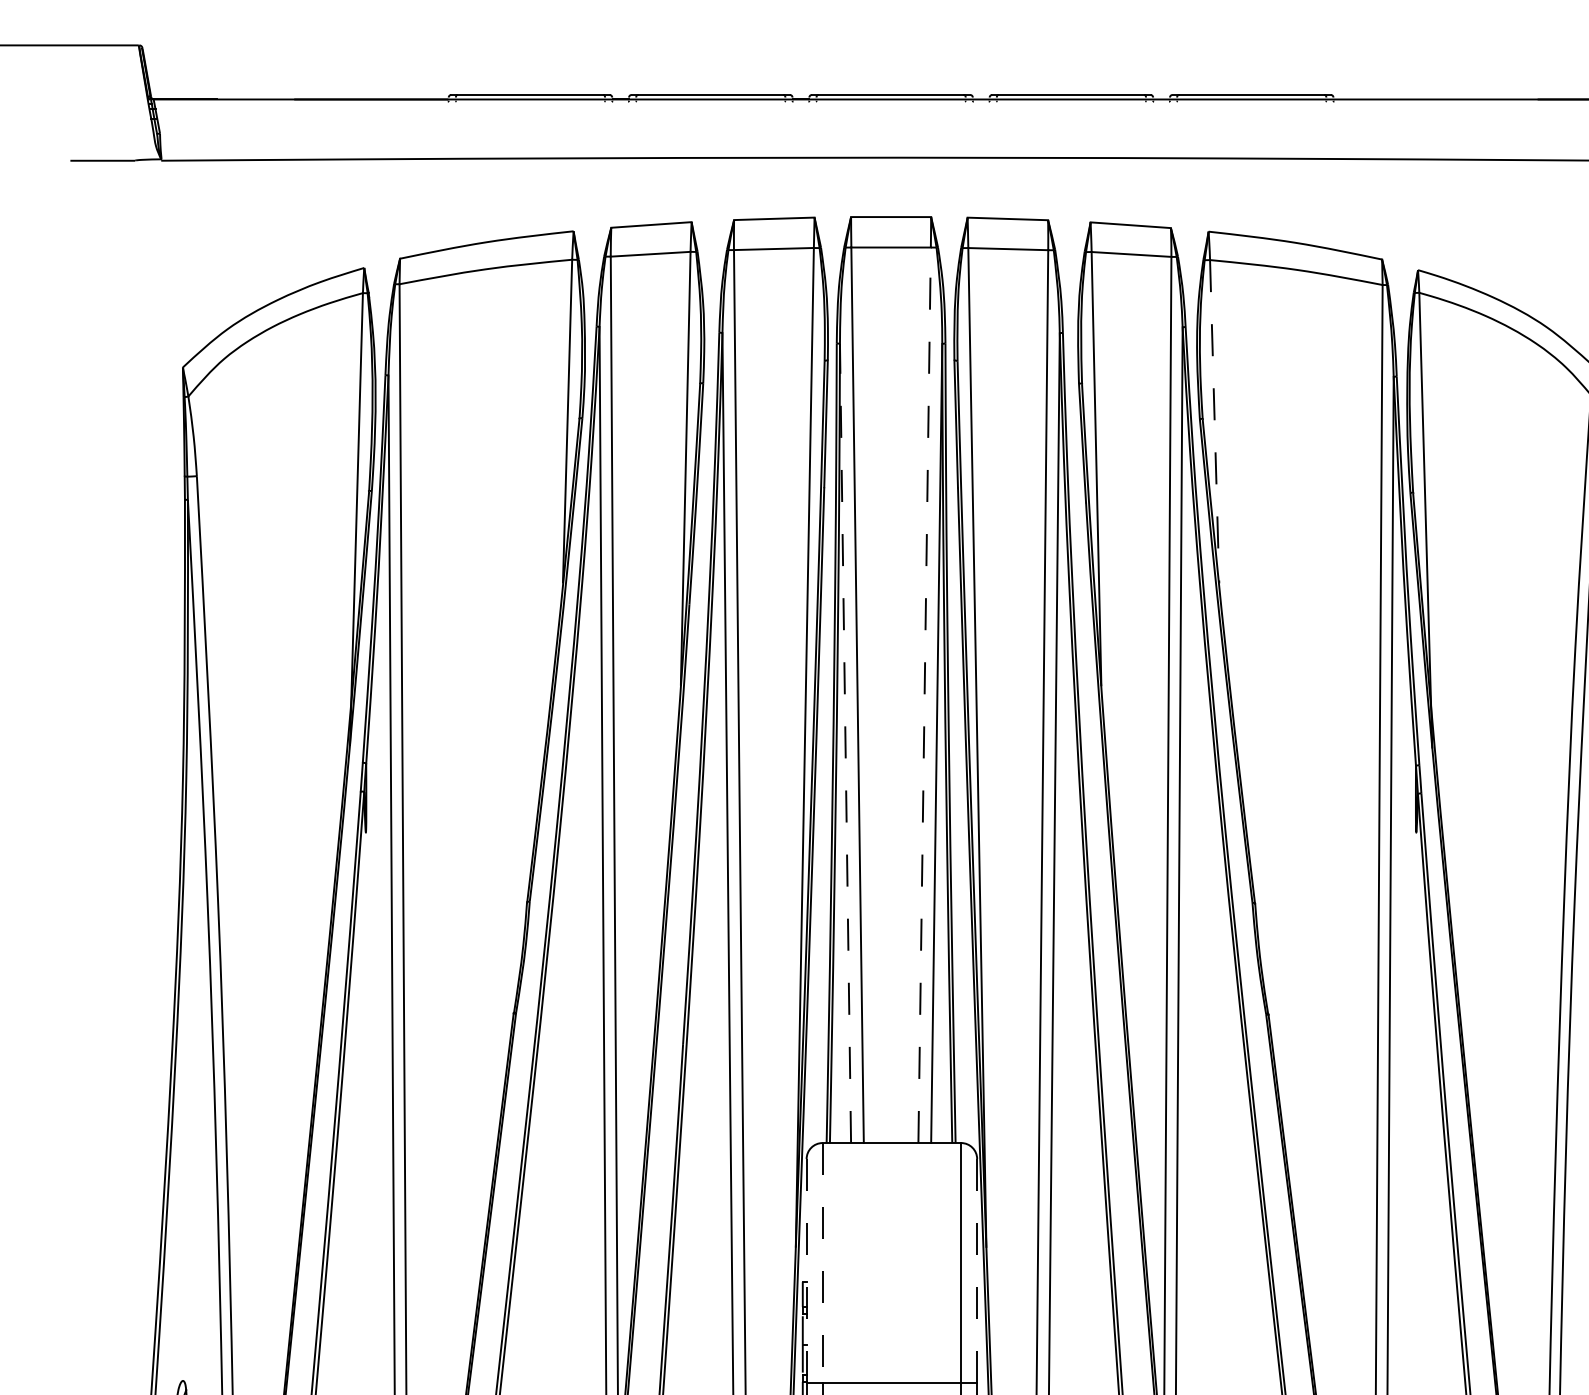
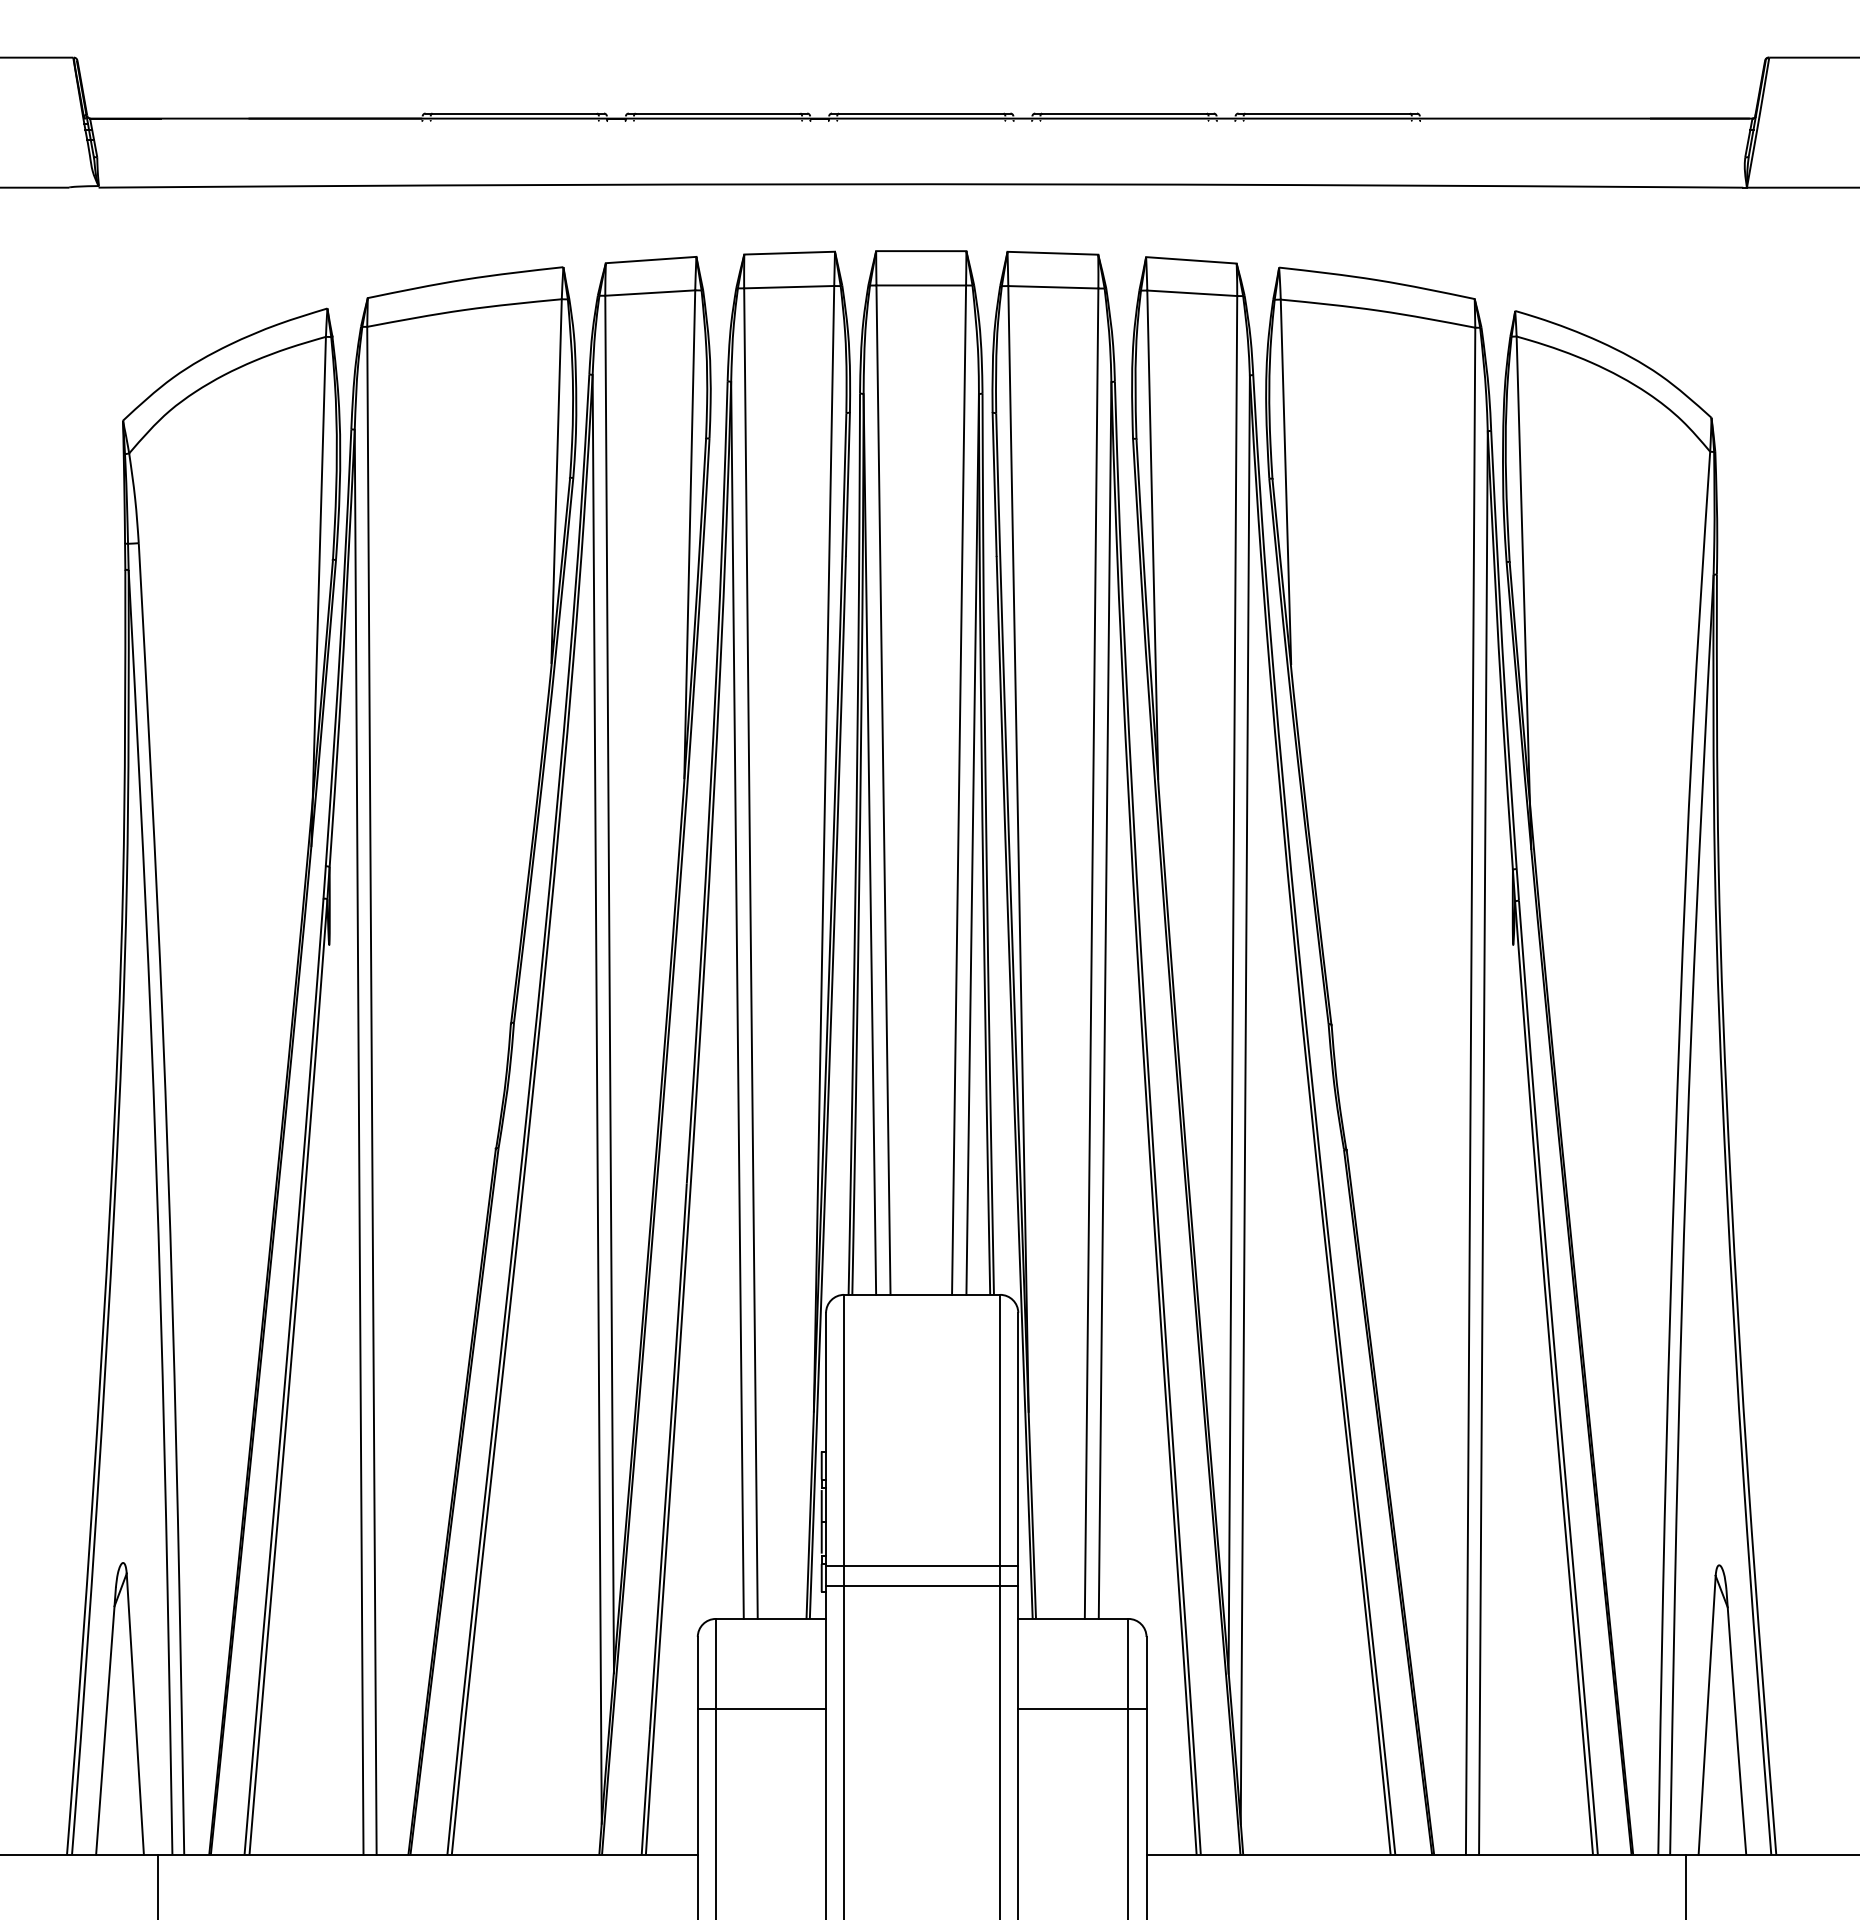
line: (1214, 422) -> (1285, 482), dashed -> solid
line: (925, 695) -> (959, 790), dashed -> solid
line: (845, 743) -> (869, 844), dashed -> solid
line: (822, 1263) -> (844, 1430), dashed -> solid
line: (807, 1270) -> (826, 1438), dashed -> solid
line: (977, 1271) -> (1018, 1439), dashed -> solid

